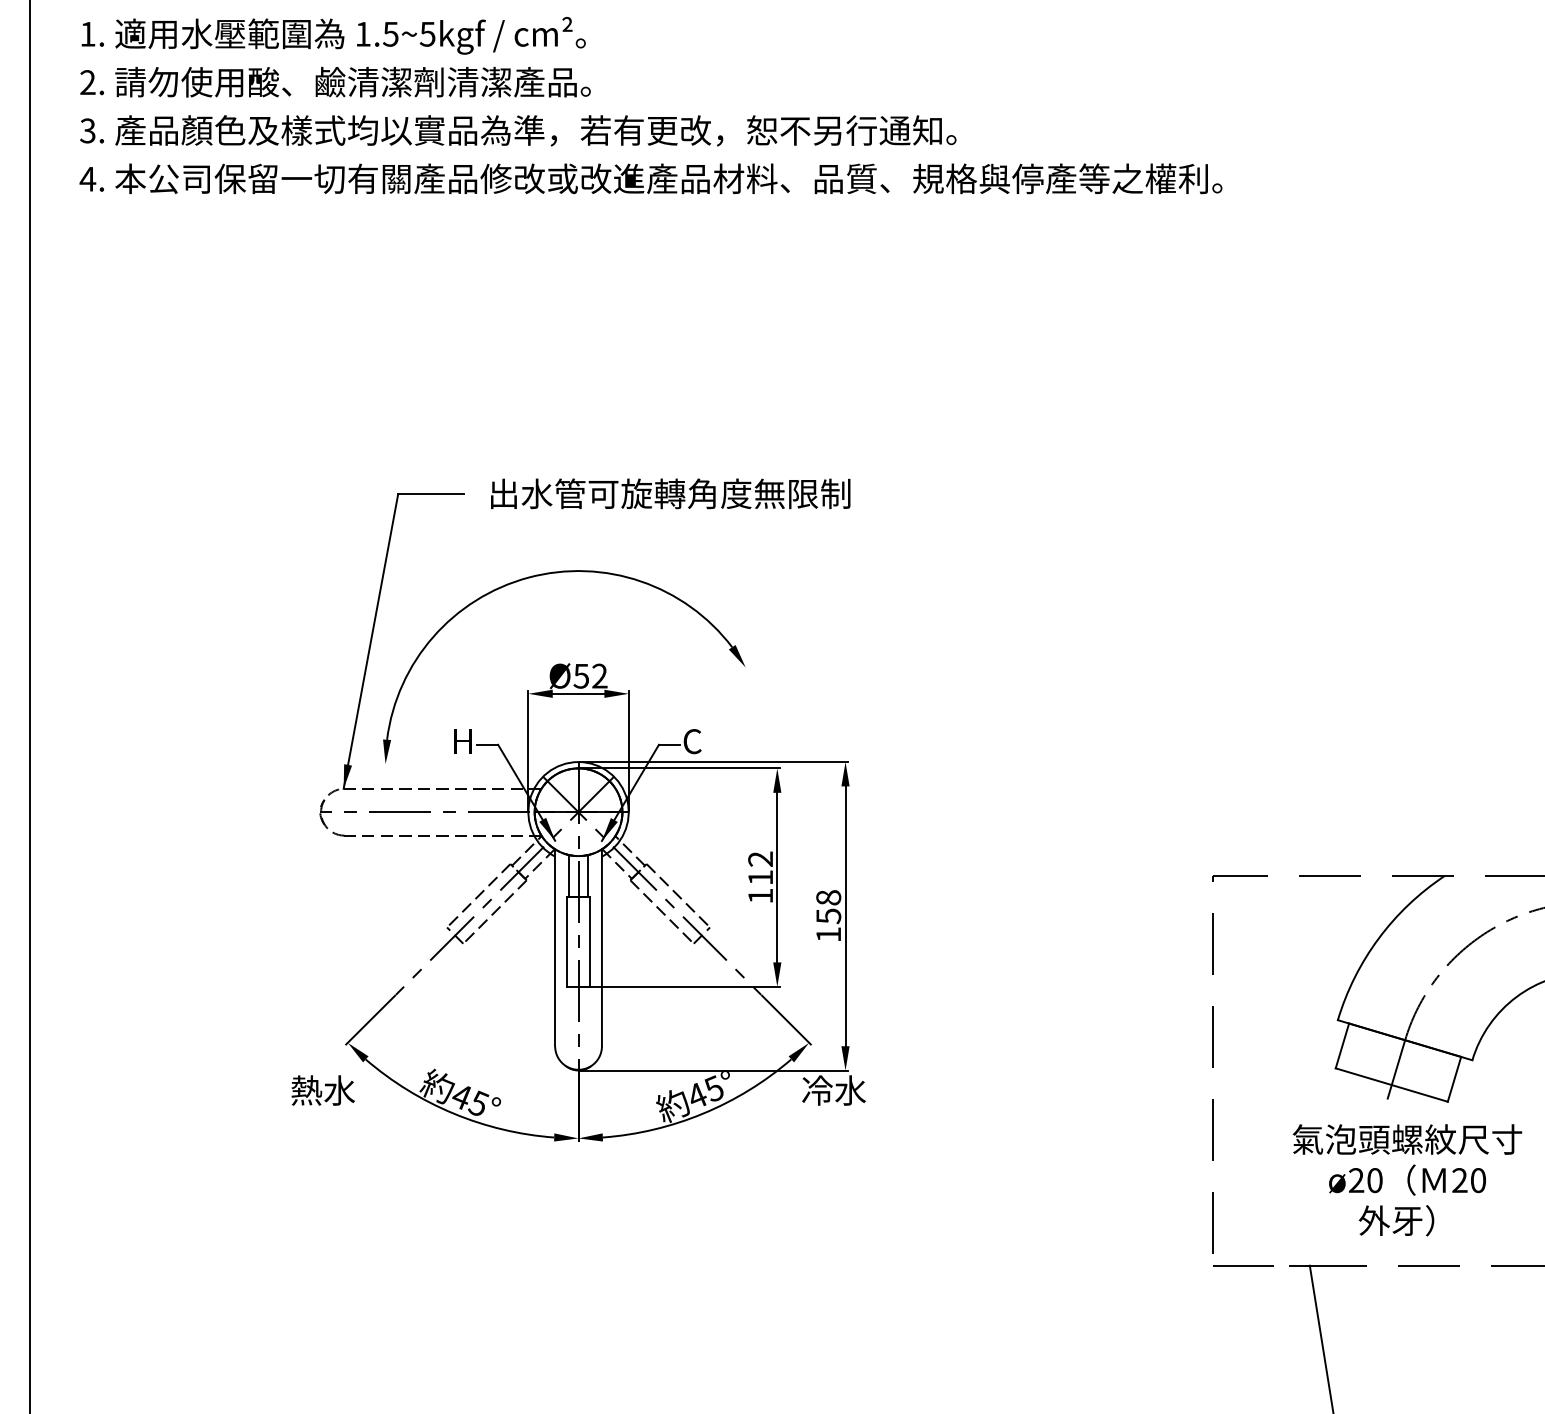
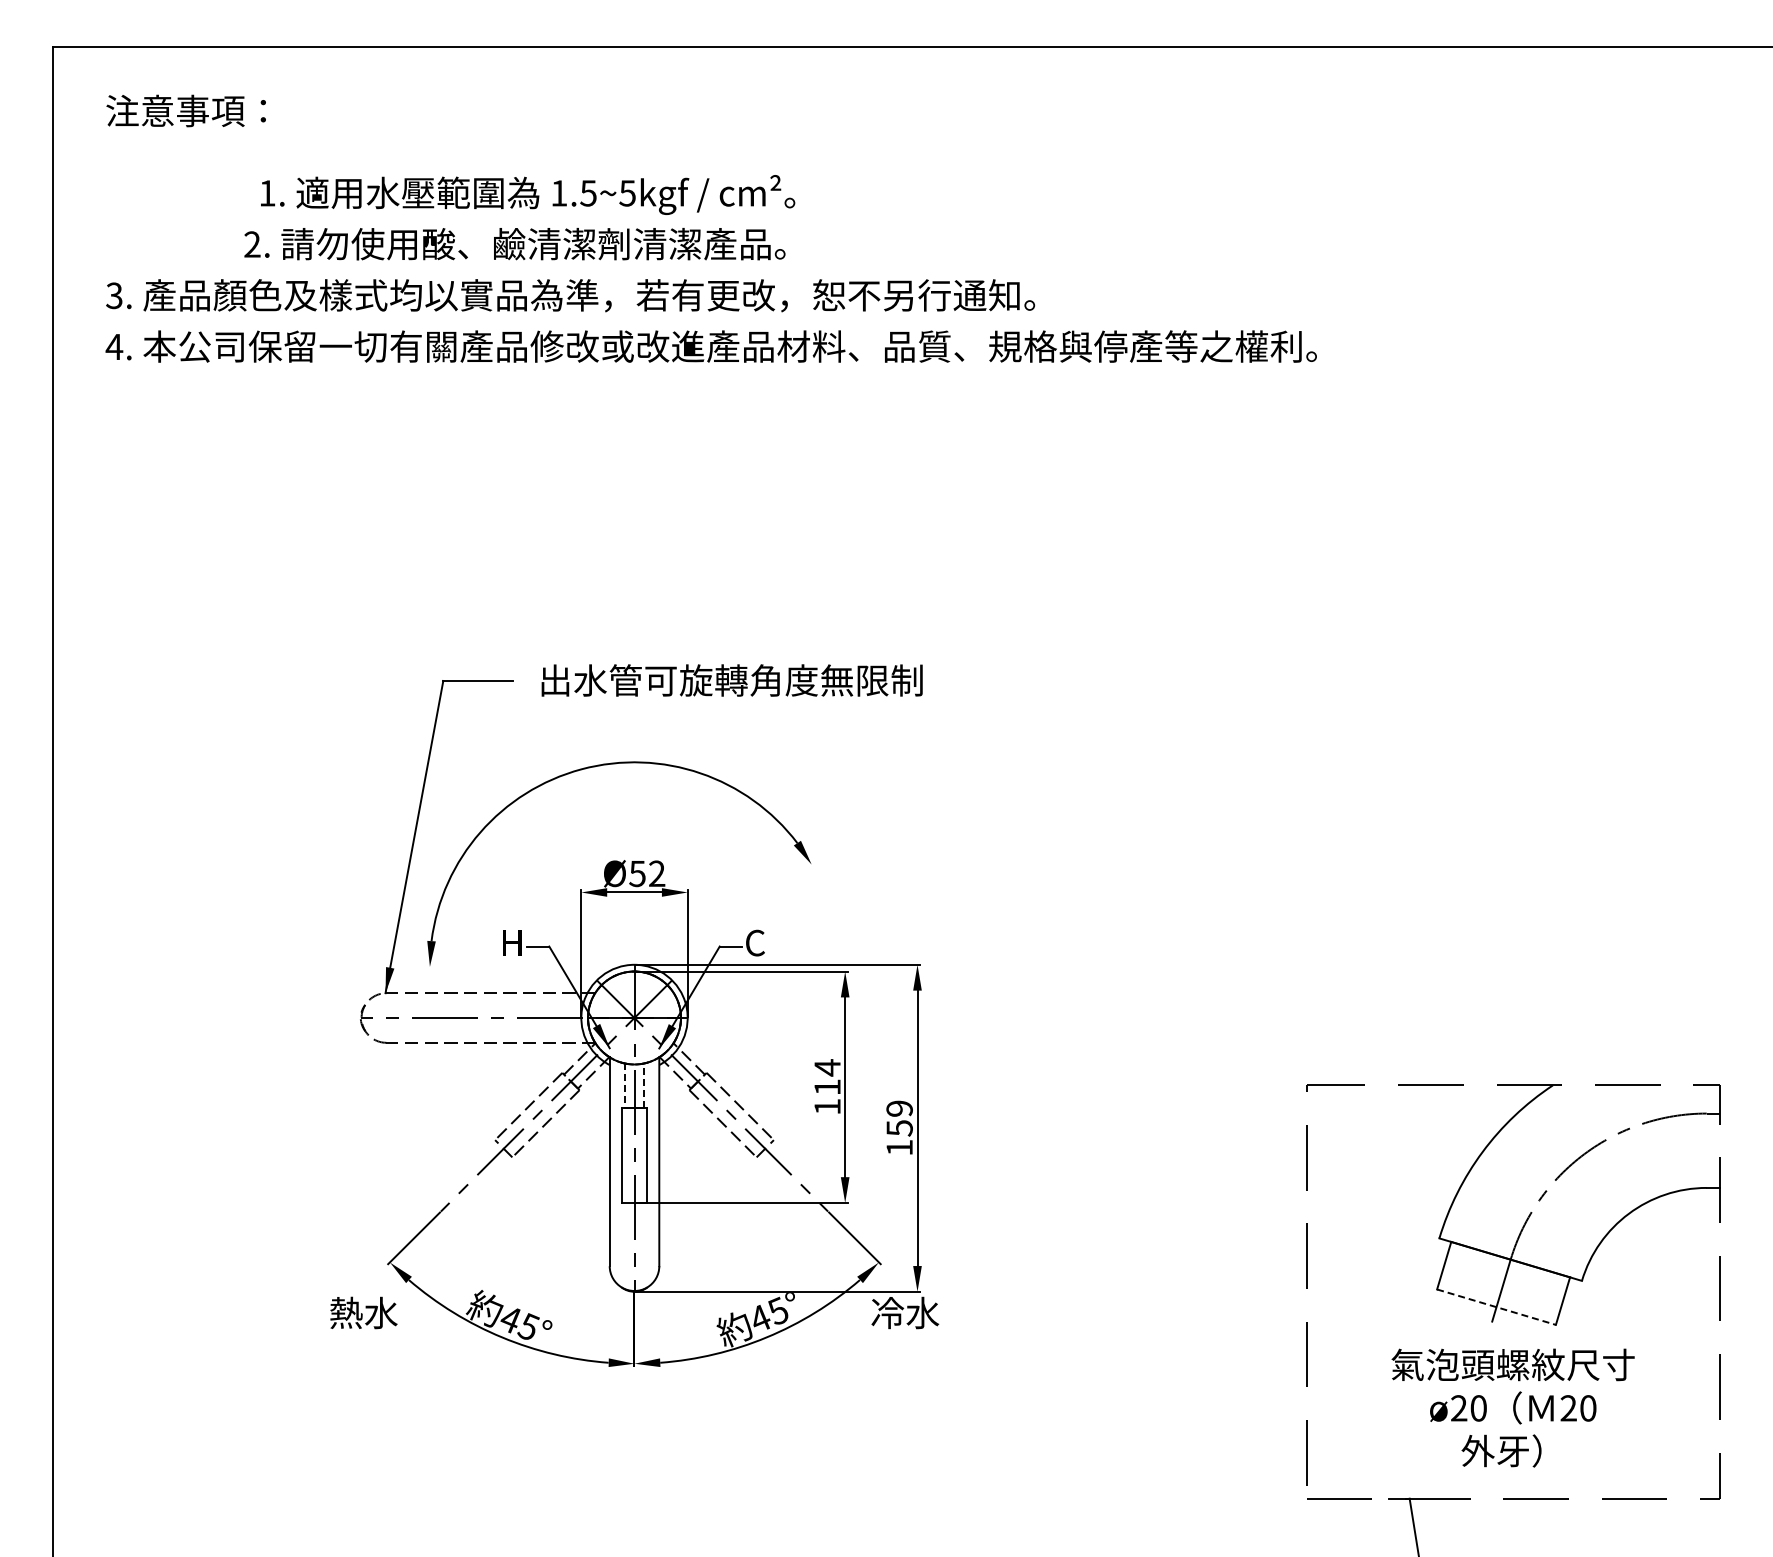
text: (334, 35) -> (528, 194), moved
text: (335, 82) -> (514, 244), moved
text: (760, 858) -> (827, 1067), 112 -> 114
line: (587, 875) -> (644, 1085), solid -> dashed
line: (569, 876) -> (624, 1086), solid -> dashed
text: (828, 897) -> (899, 1108), 158 -> 159
line: (1391, 1085) -> (1496, 1307), solid -> dashed

